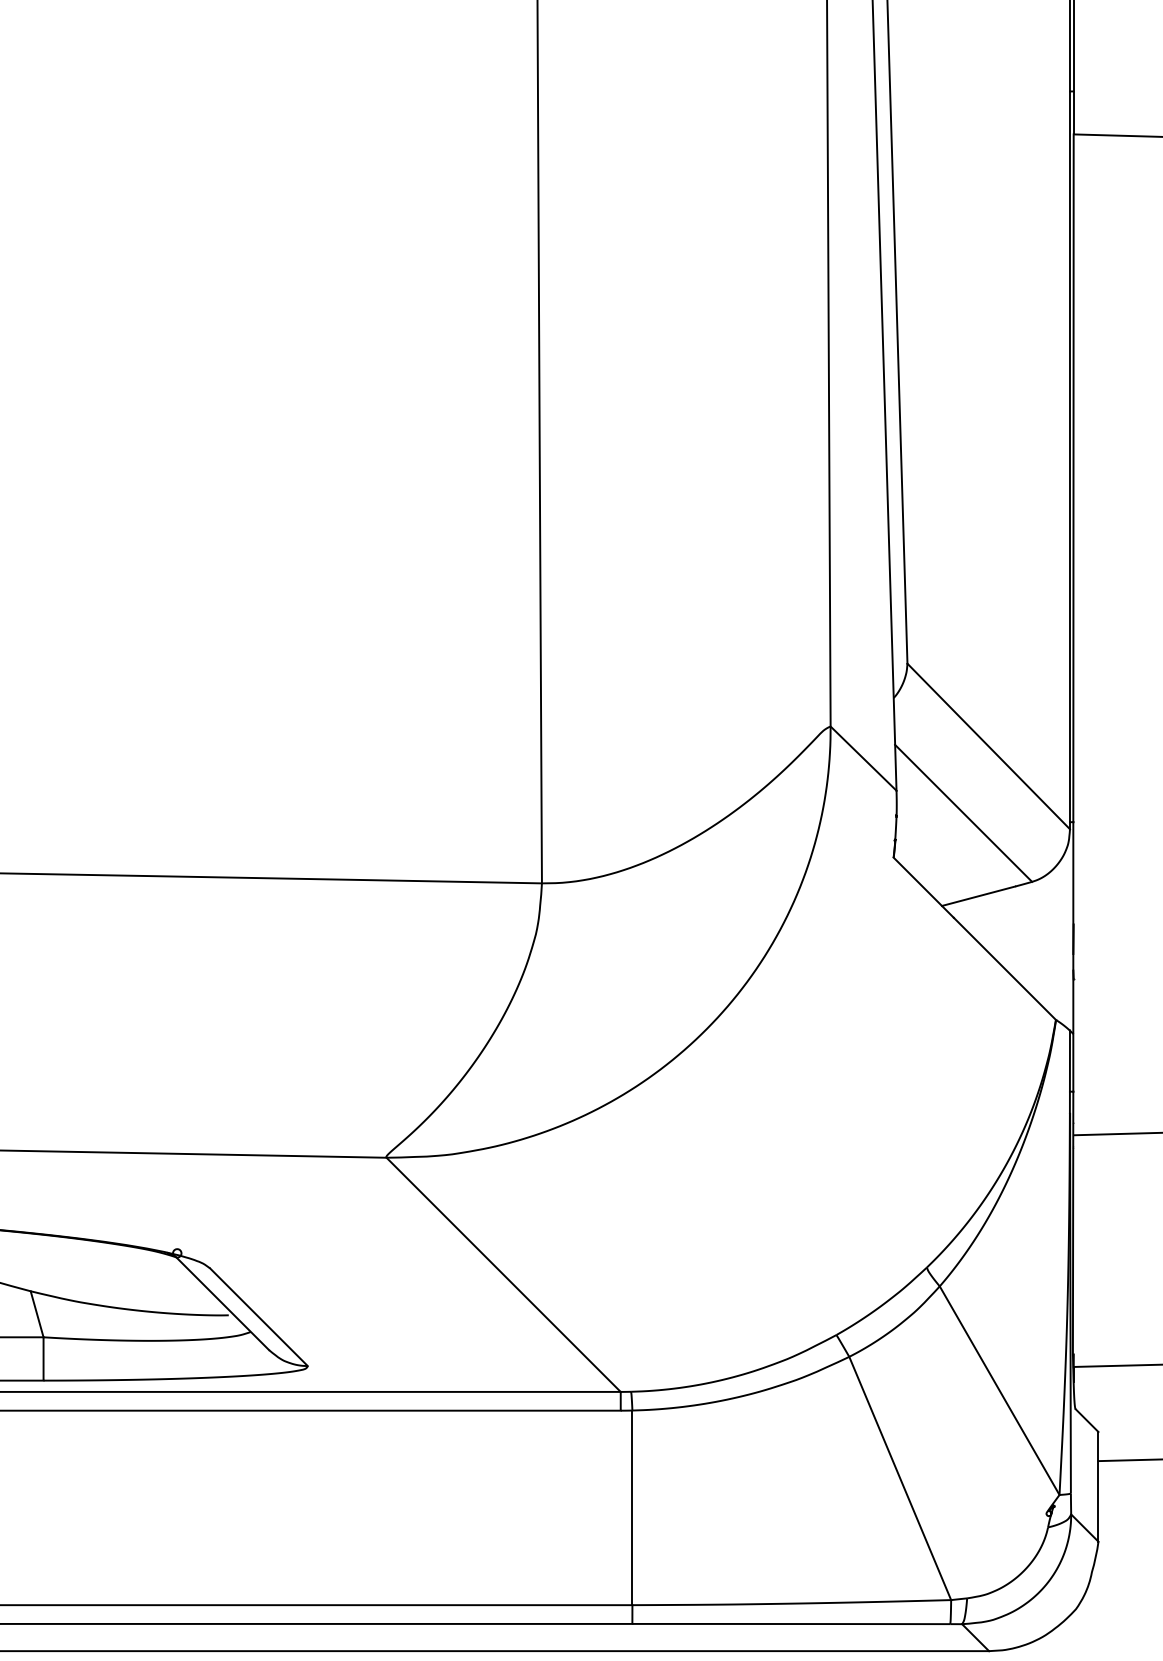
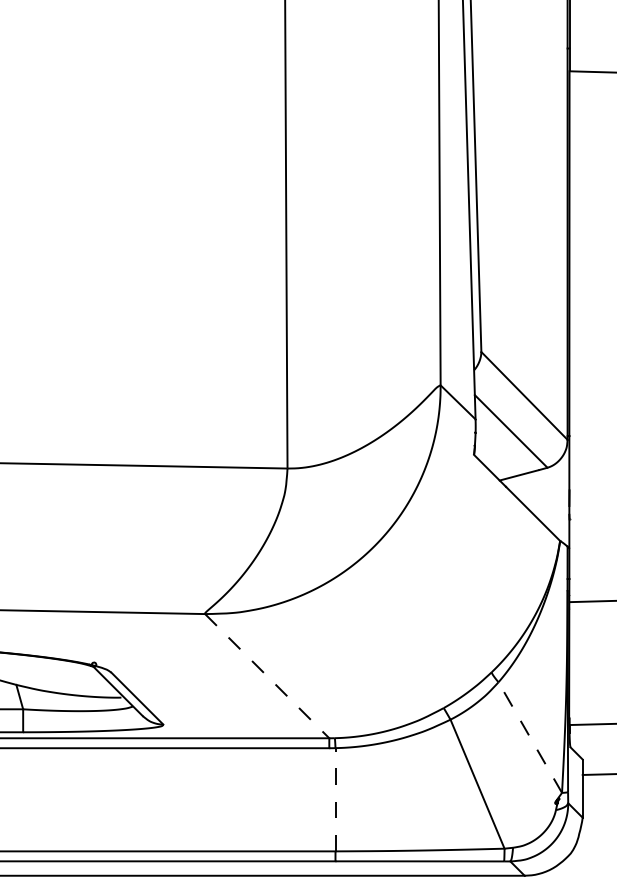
line: (504, 1275) -> (267, 676), solid -> dashed
line: (1000, 1390) -> (530, 737), solid -> dashed
line: (632, 1507) -> (335, 799), solid -> dashed

